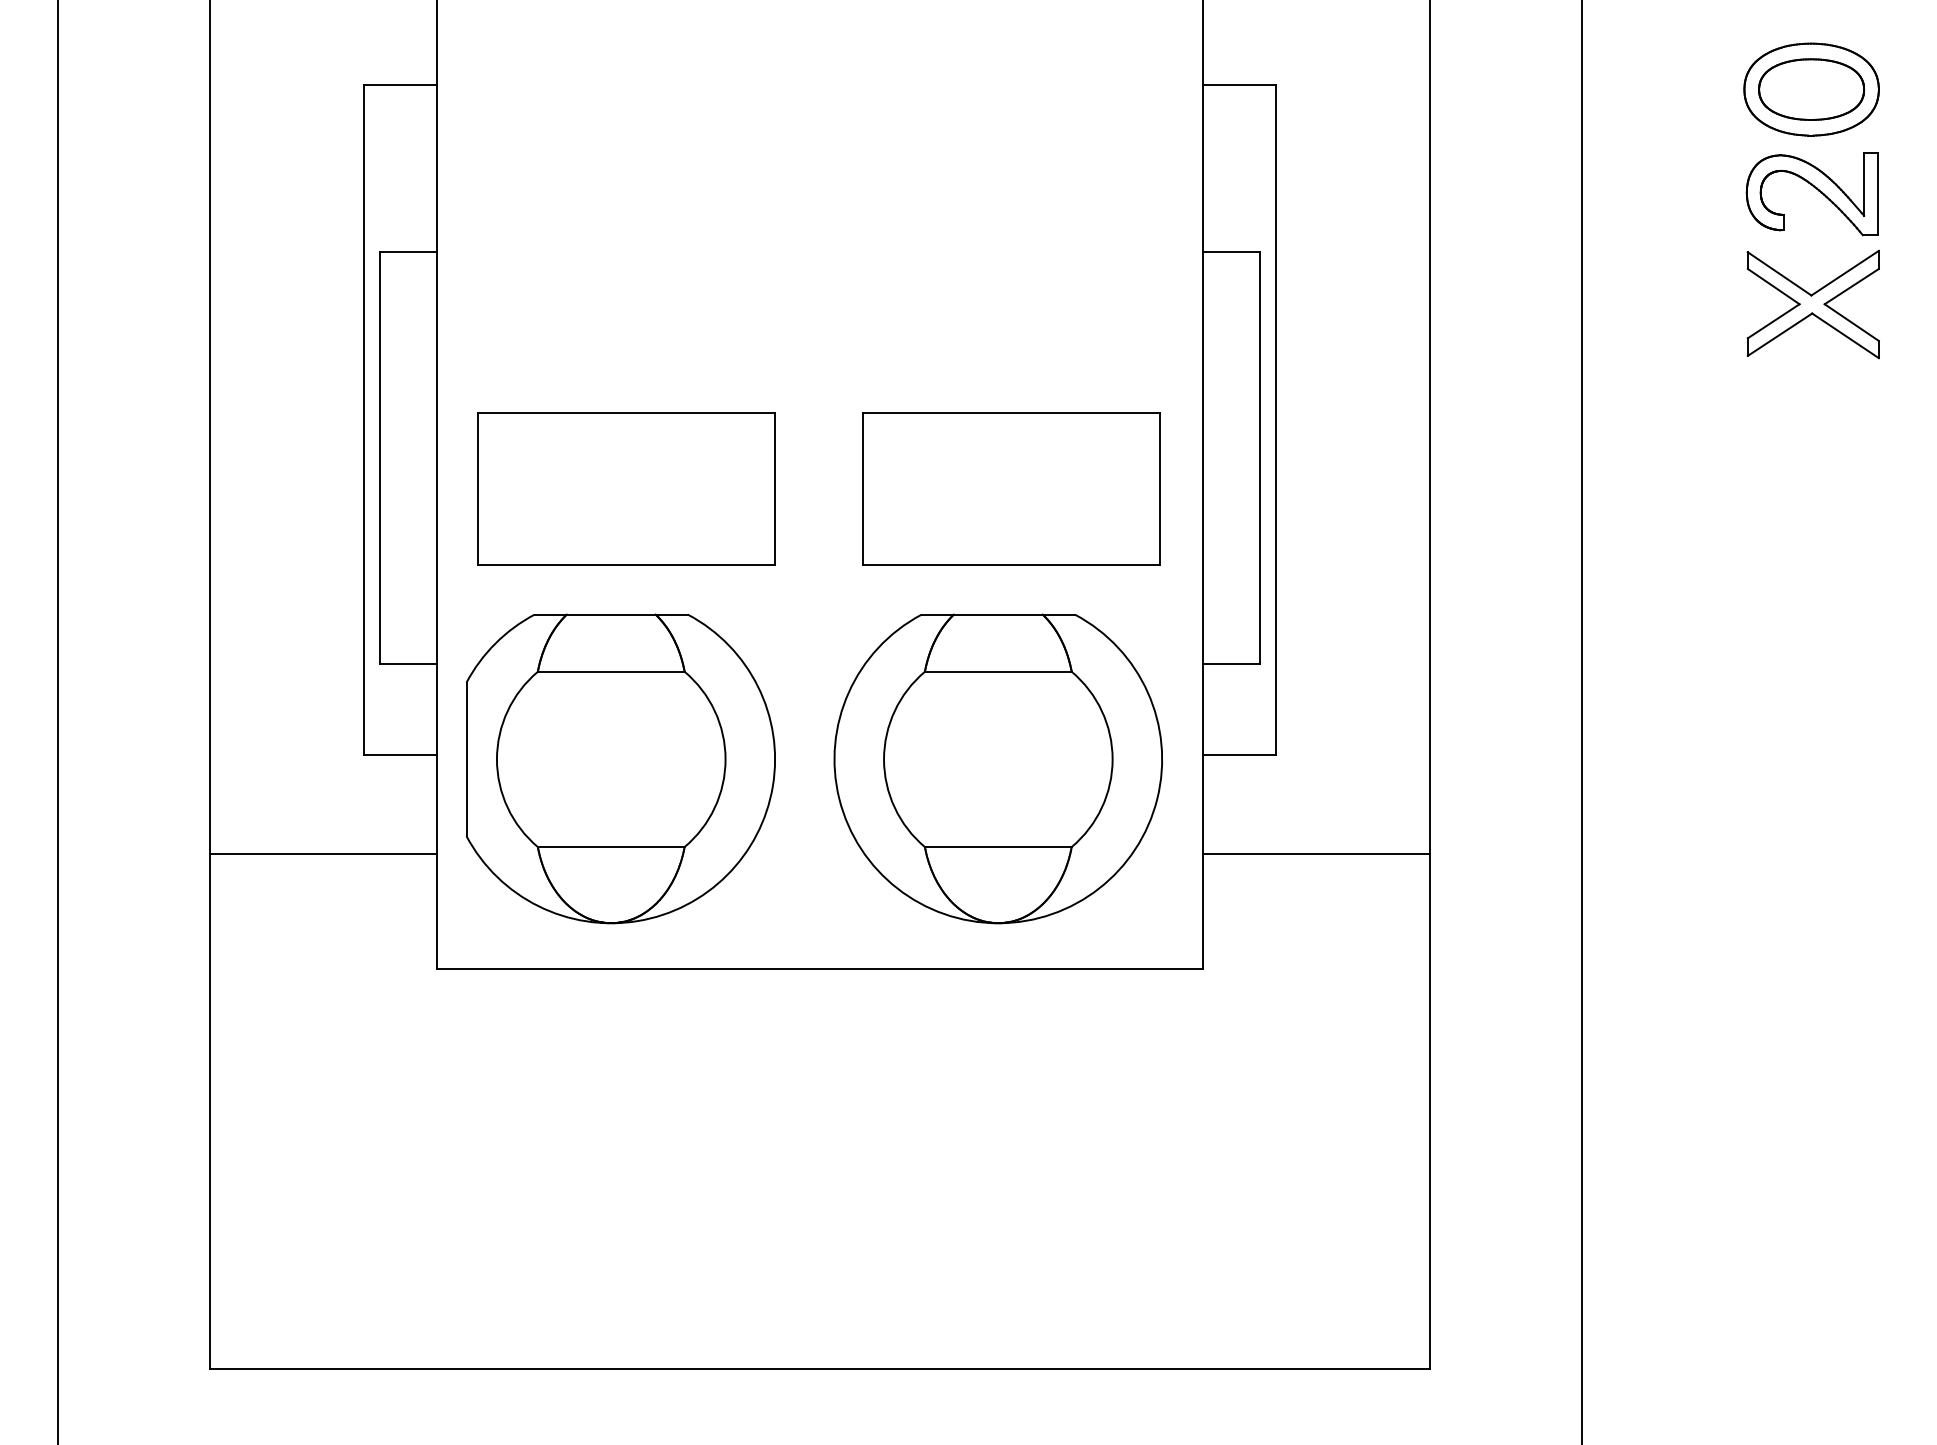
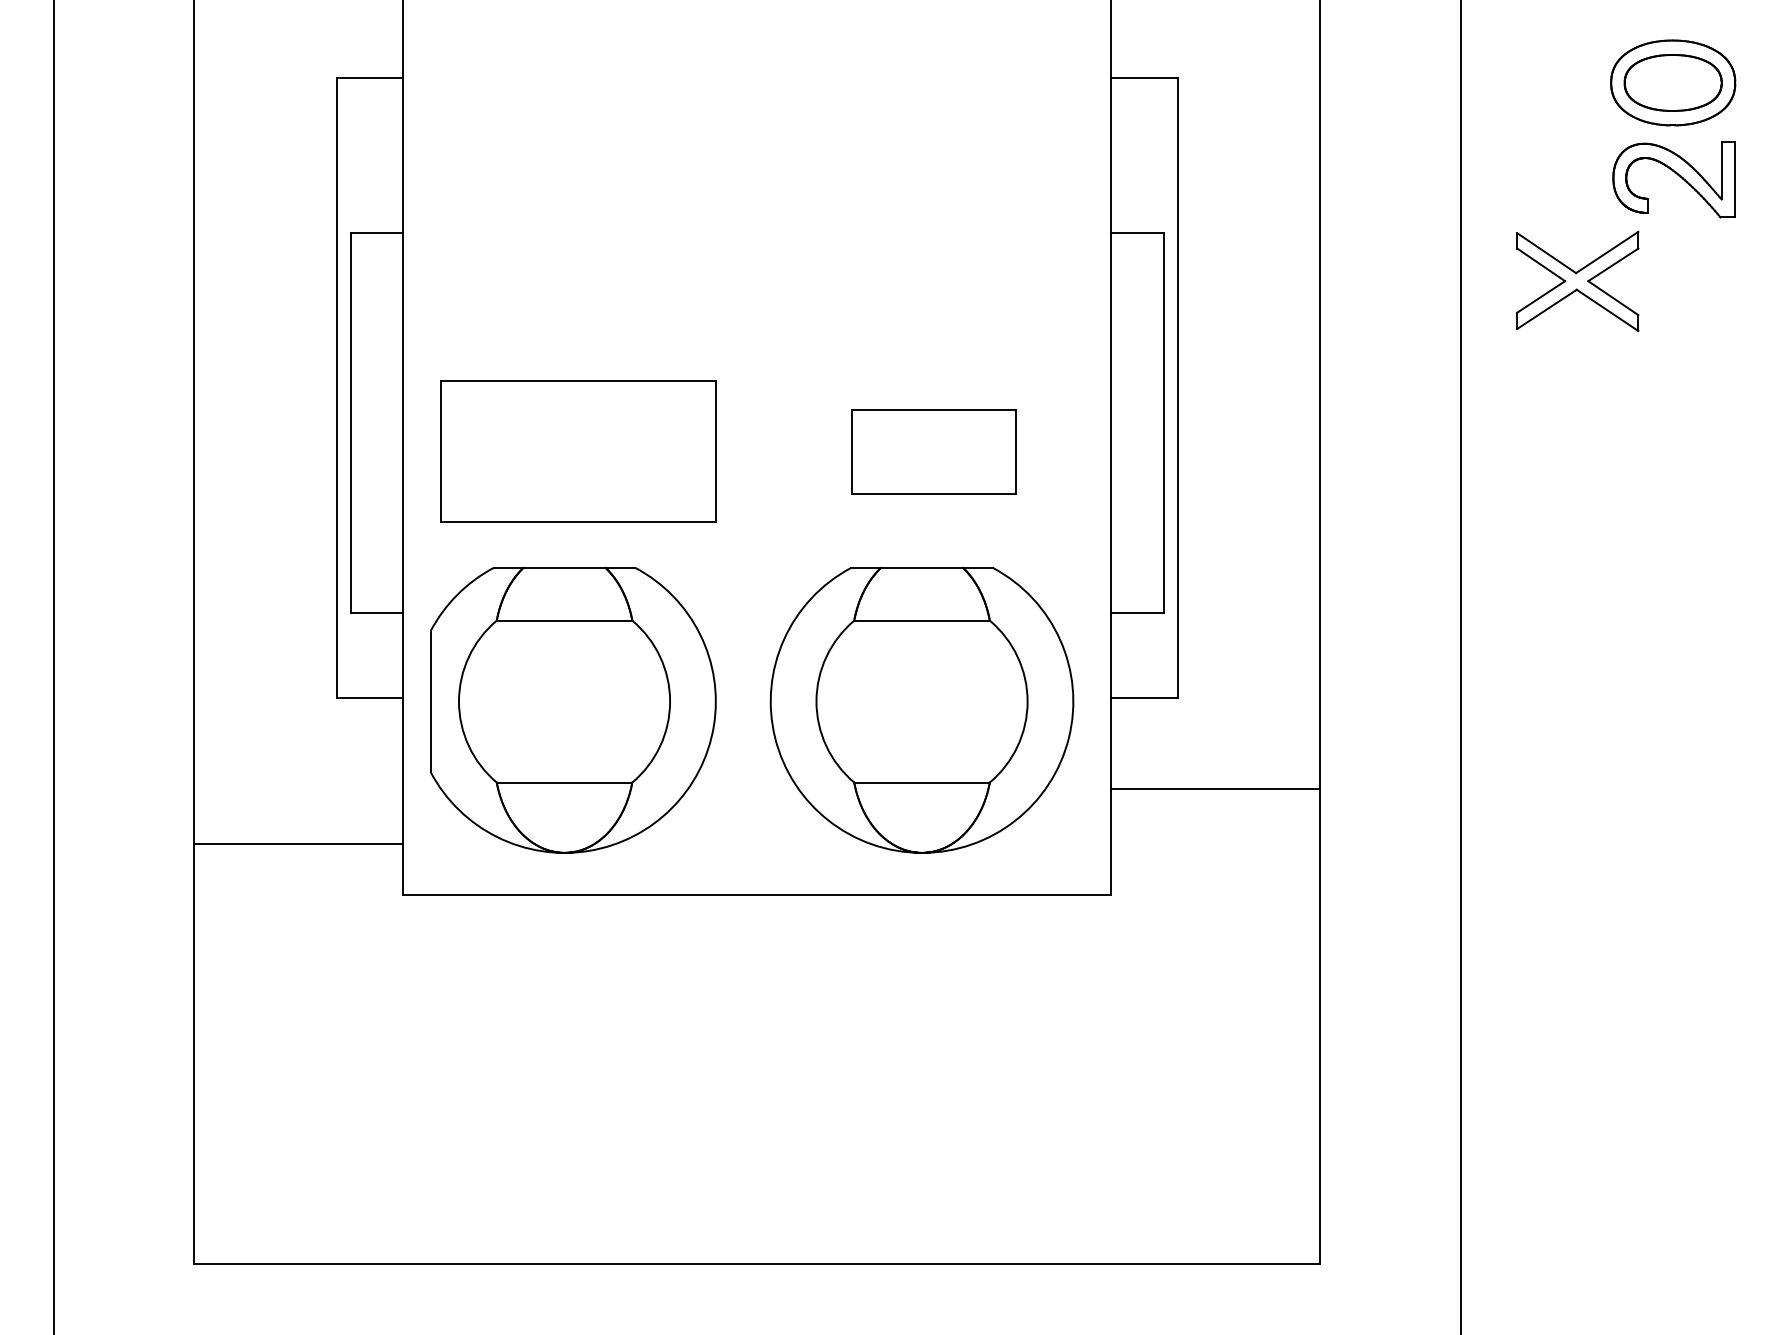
part: (1812, 304) -> (1577, 281), moved
part: (1011, 488) -> (934, 451), size x0.6
line: (323, 854) -> (298, 843), moved

